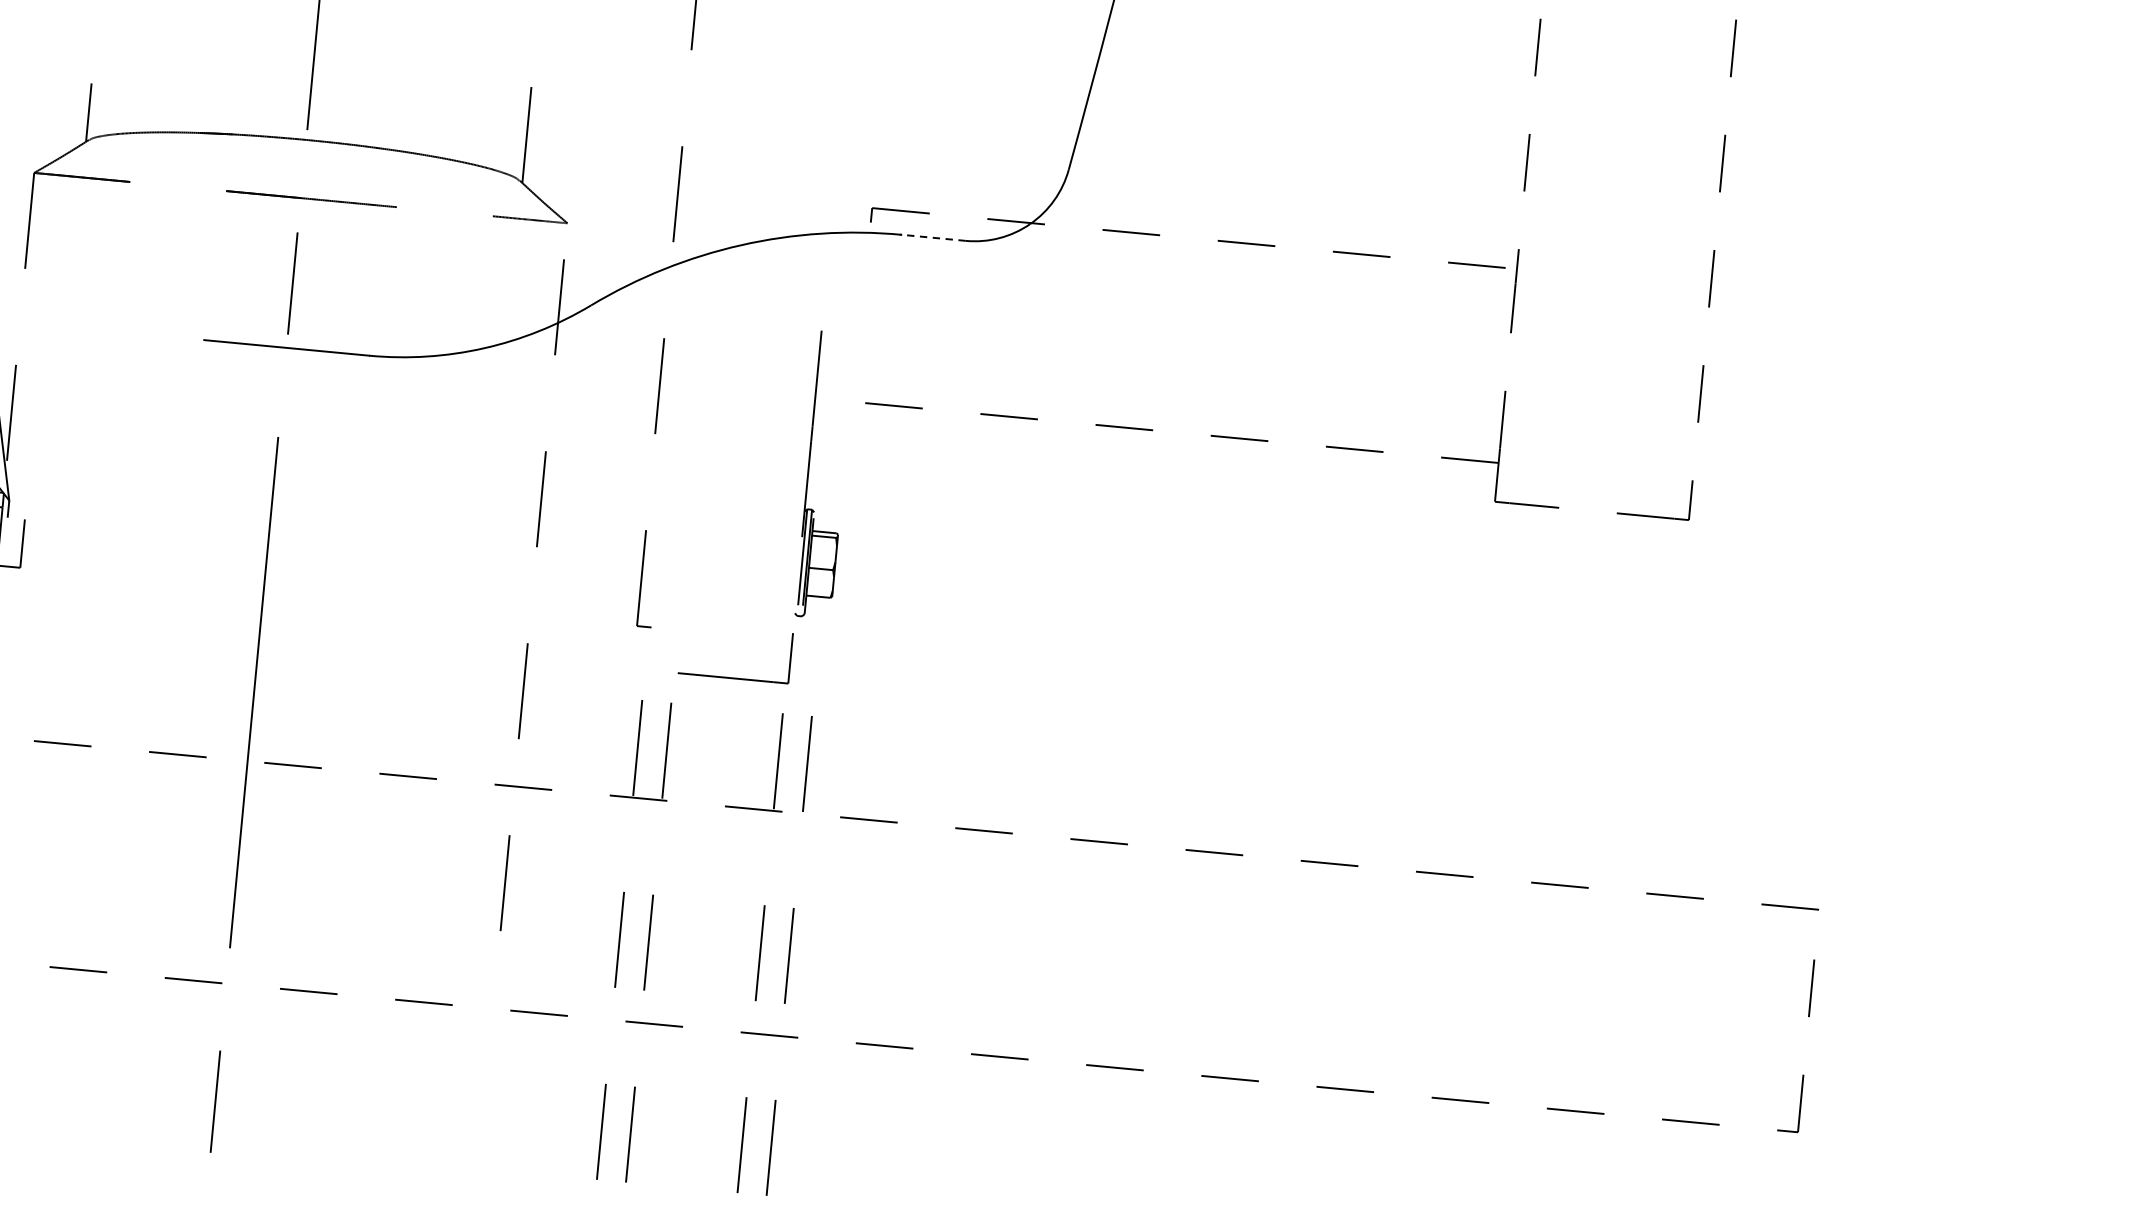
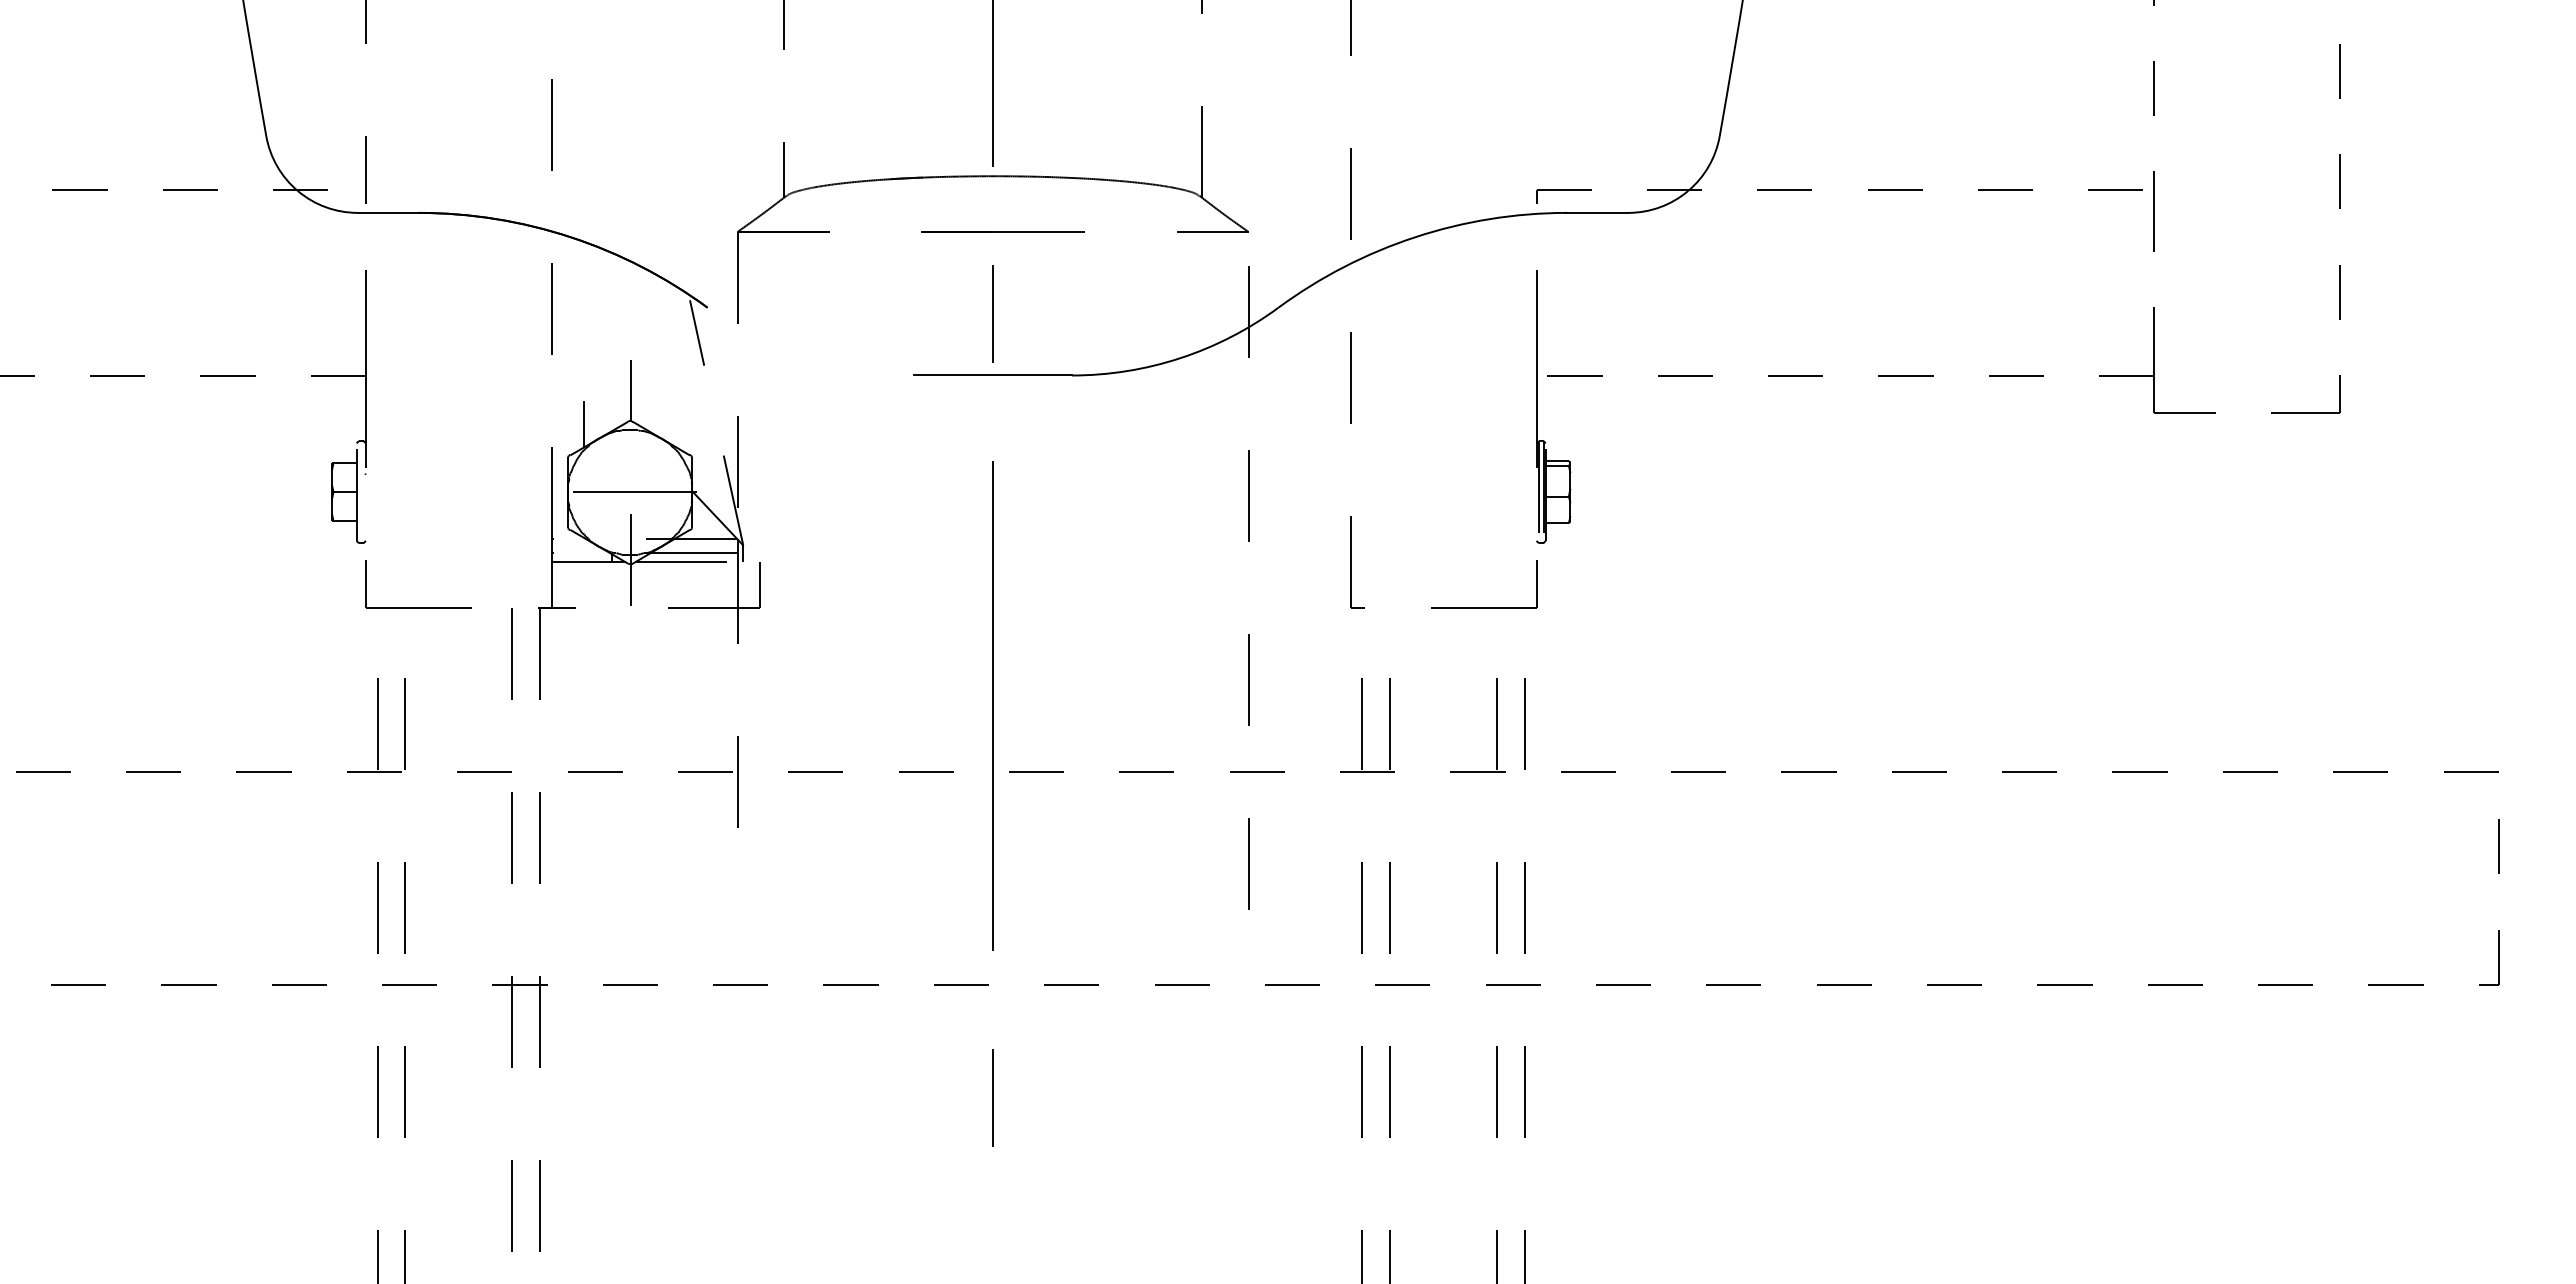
line: (932, 237) -> (1596, 212), dashed -> solid
part: (804, 507) -> (1536, 439), moved

